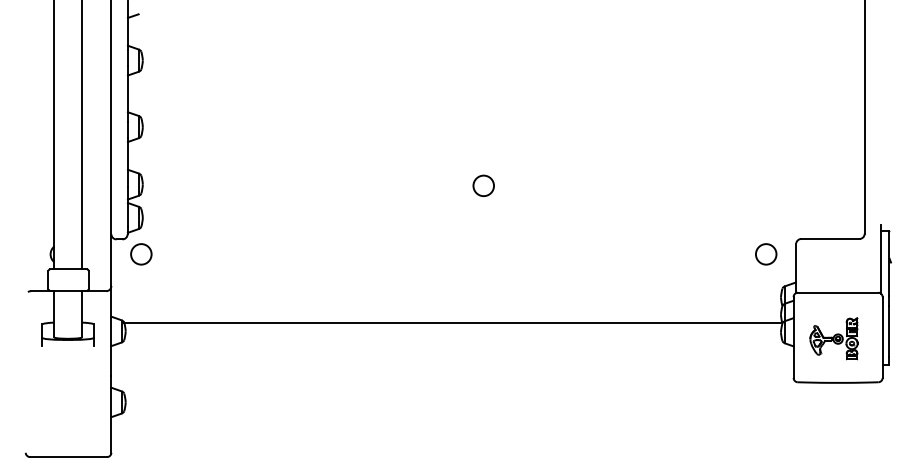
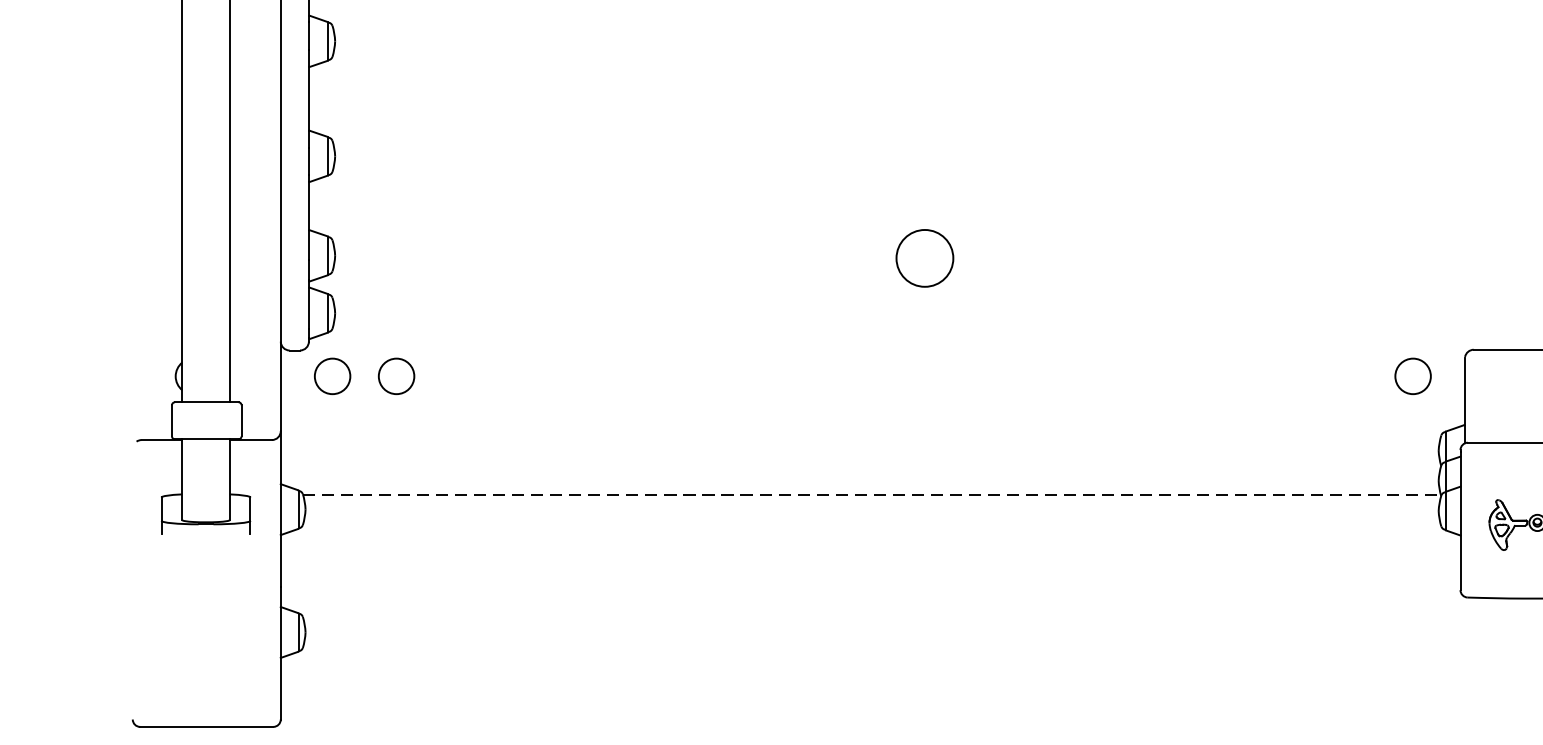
circle: (483, 185) -> (924, 257), size x1.6
circle: (178, 254) -> (396, 376), added
line: (453, 322) -> (872, 494), solid -> dashed

